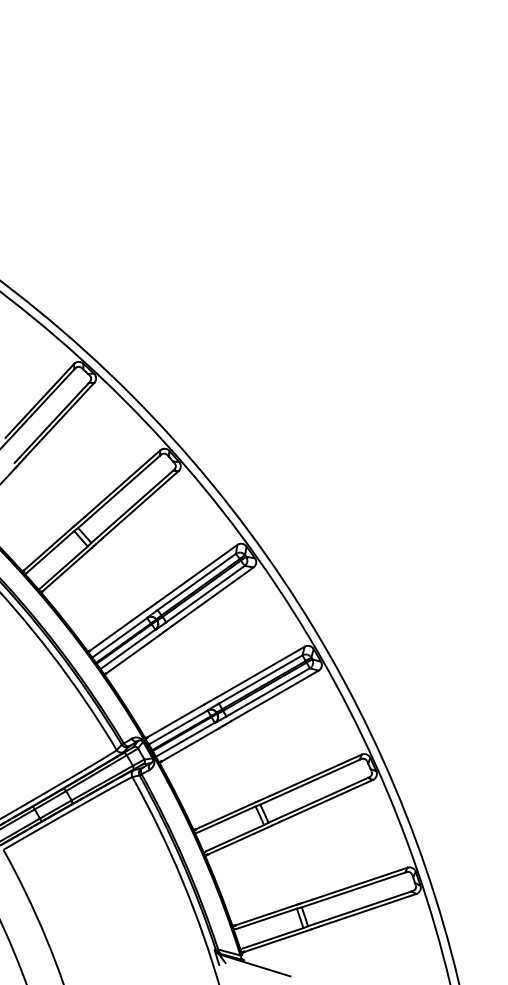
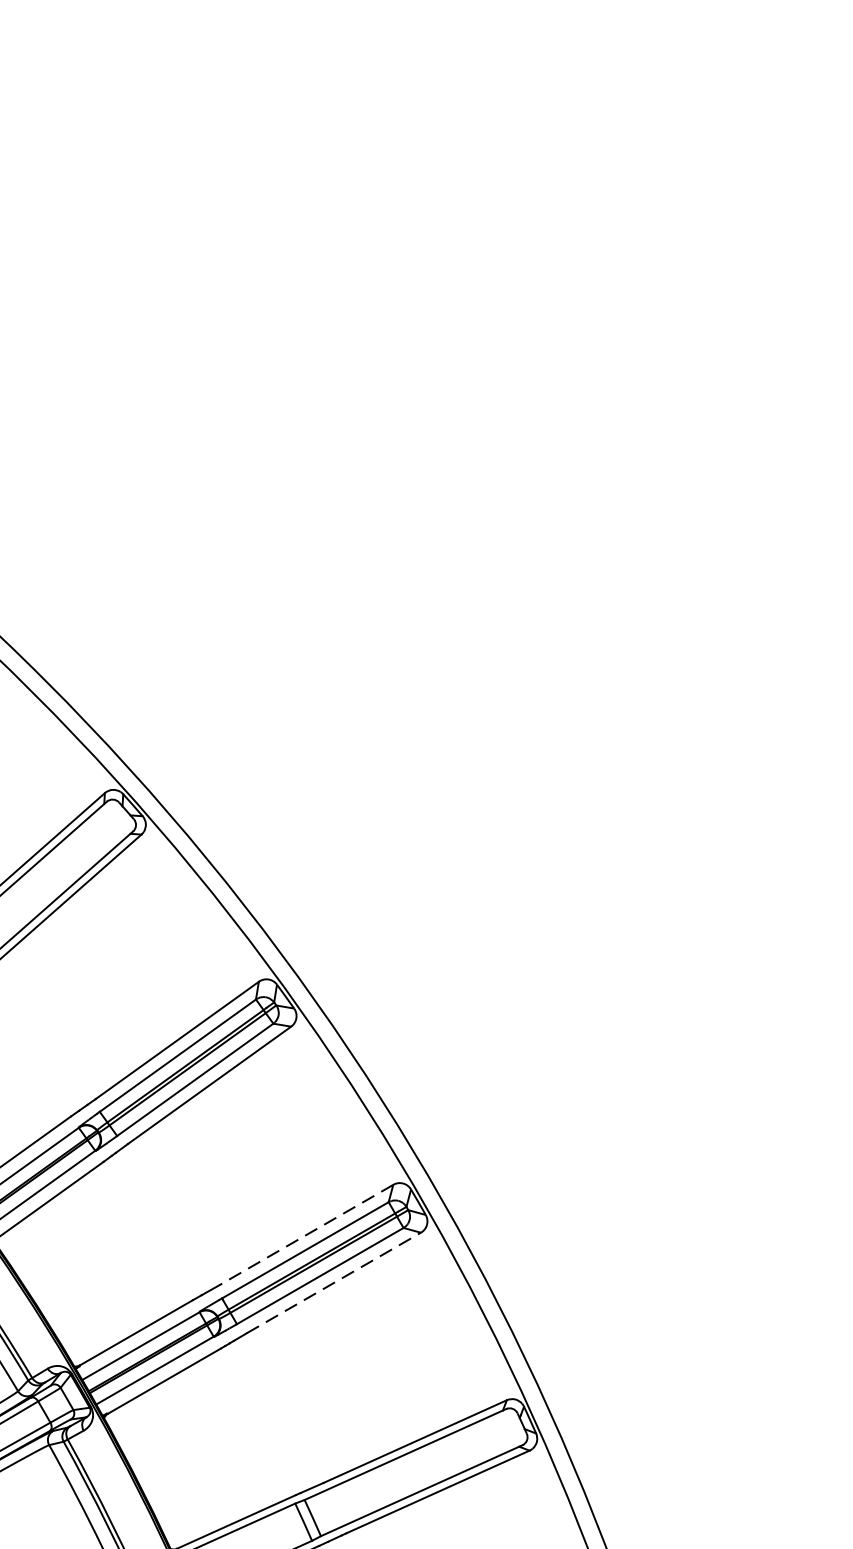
line: (260, 672) -> (304, 1236), solid -> dashed
line: (275, 695) -> (334, 1282), solid -> dashed

